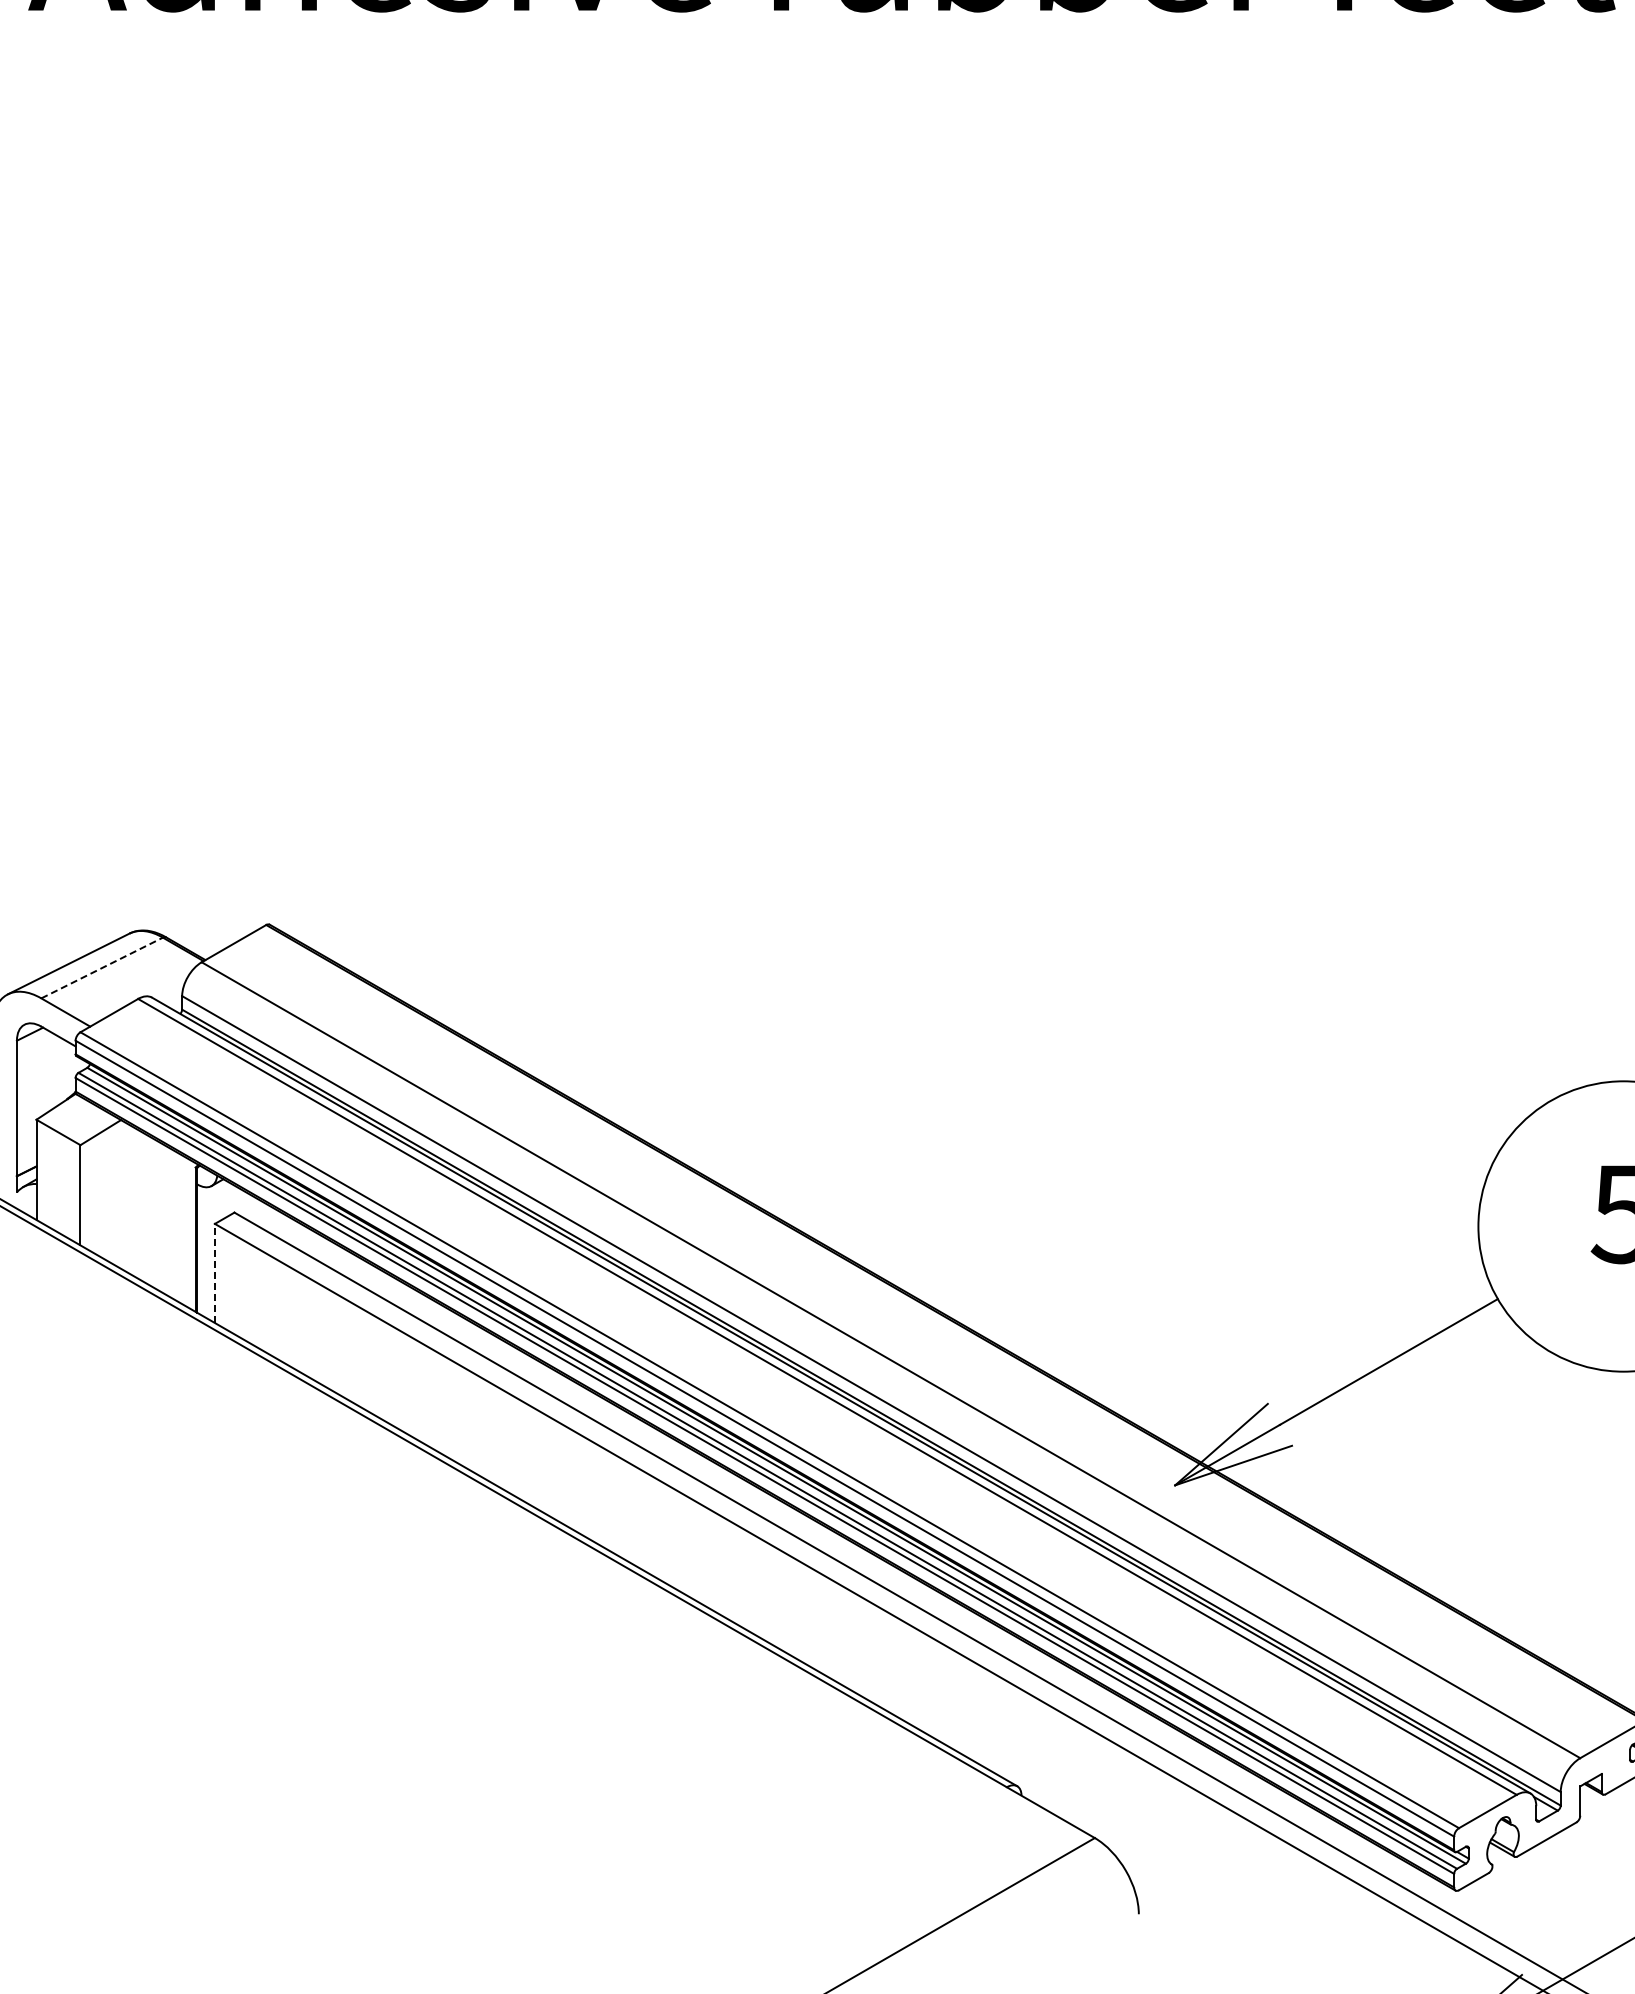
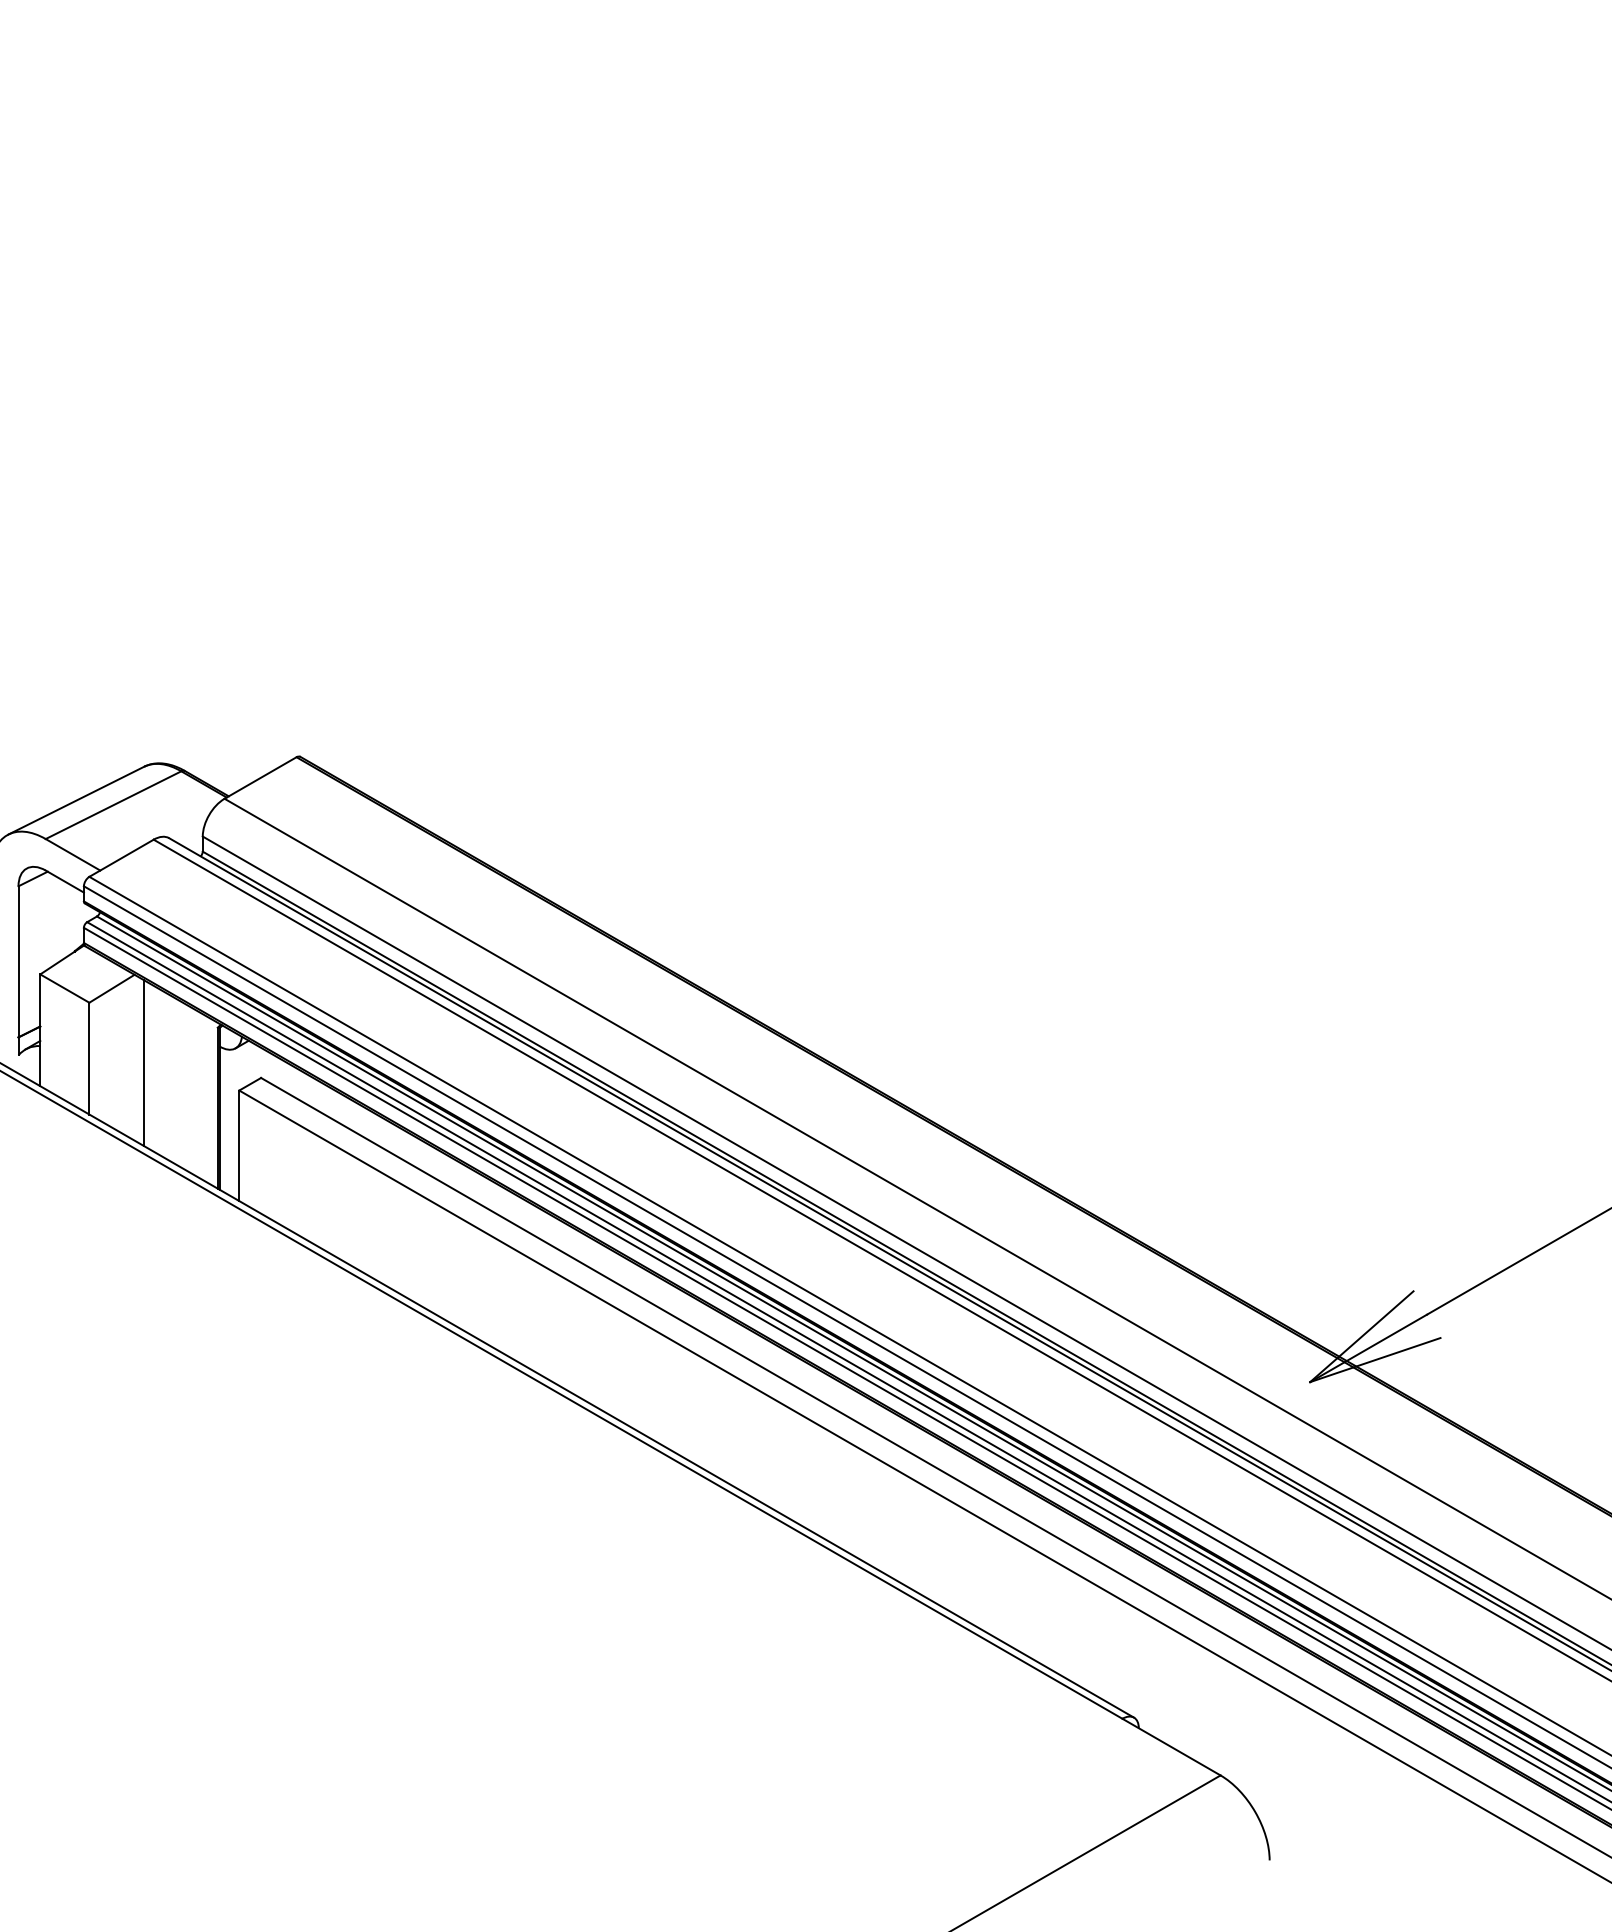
line: (102, 968) -> (113, 805), dashed -> solid
line: (129, 1198) -> (144, 1062), added
line: (214, 1273) -> (238, 1145), dashed -> solid

